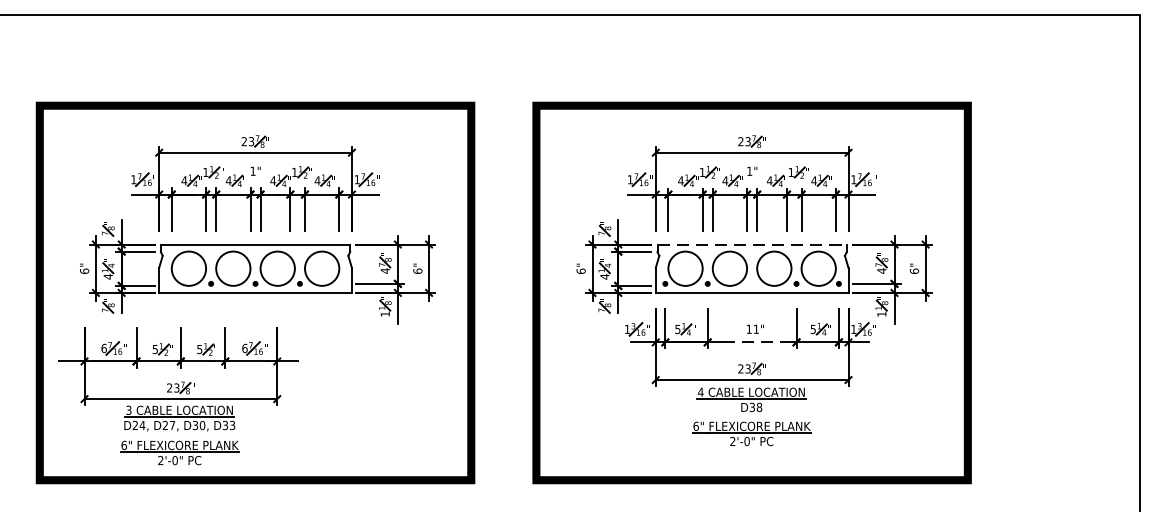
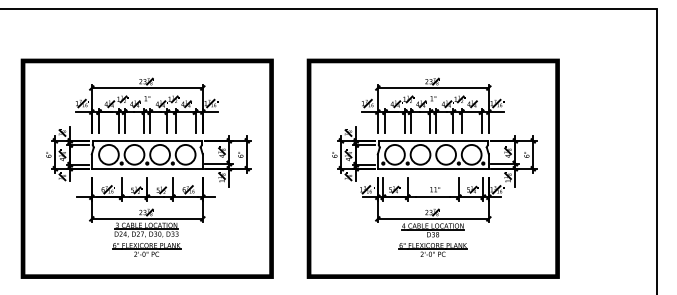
line: (752, 243) -> (433, 140), dashed -> solid
line: (752, 342) -> (433, 197), dashed -> solid
part: (177, 394) -> (145, 216), moved

